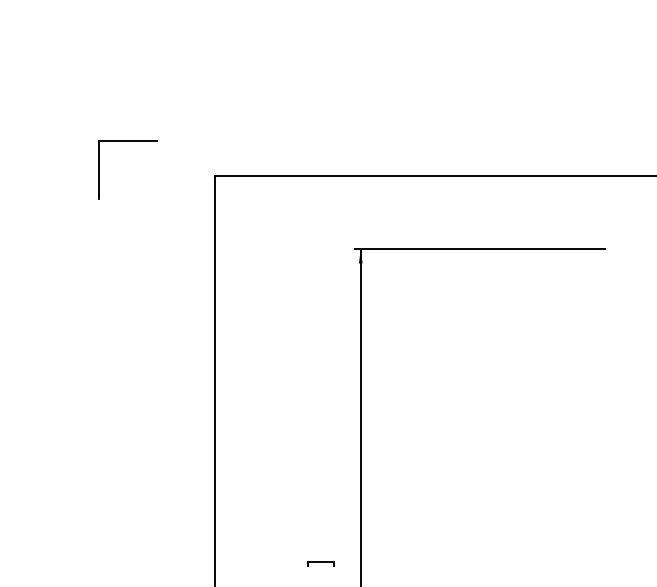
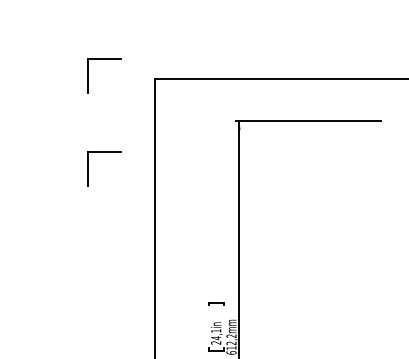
part: (127, 302) -> (104, 152), added

